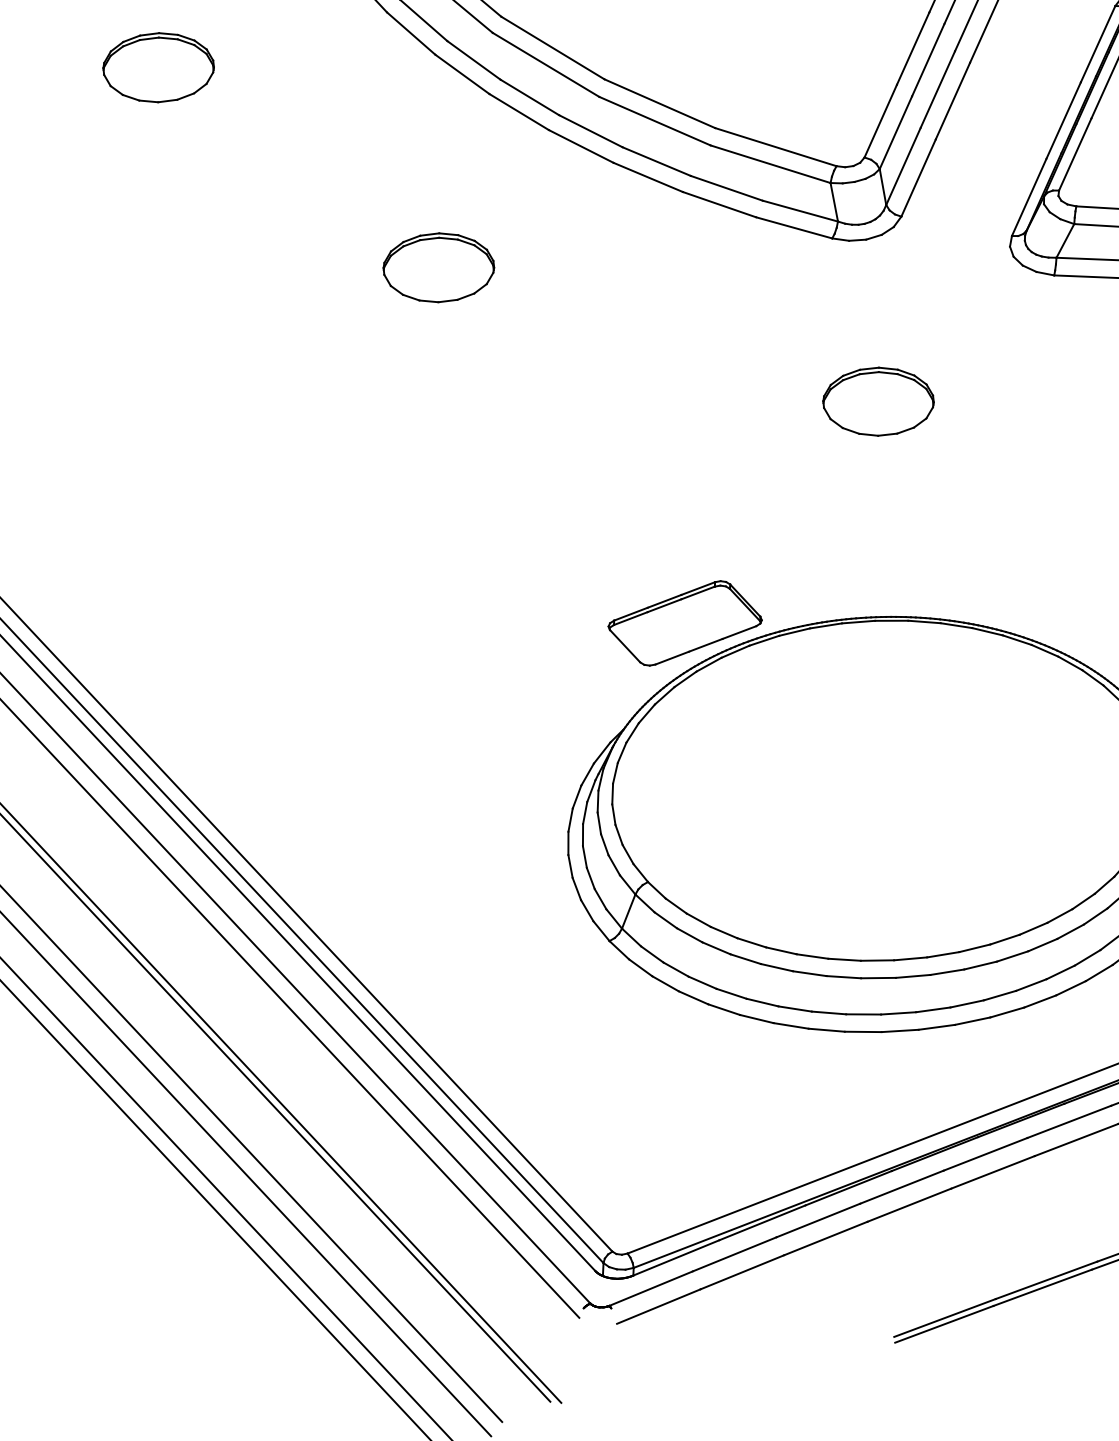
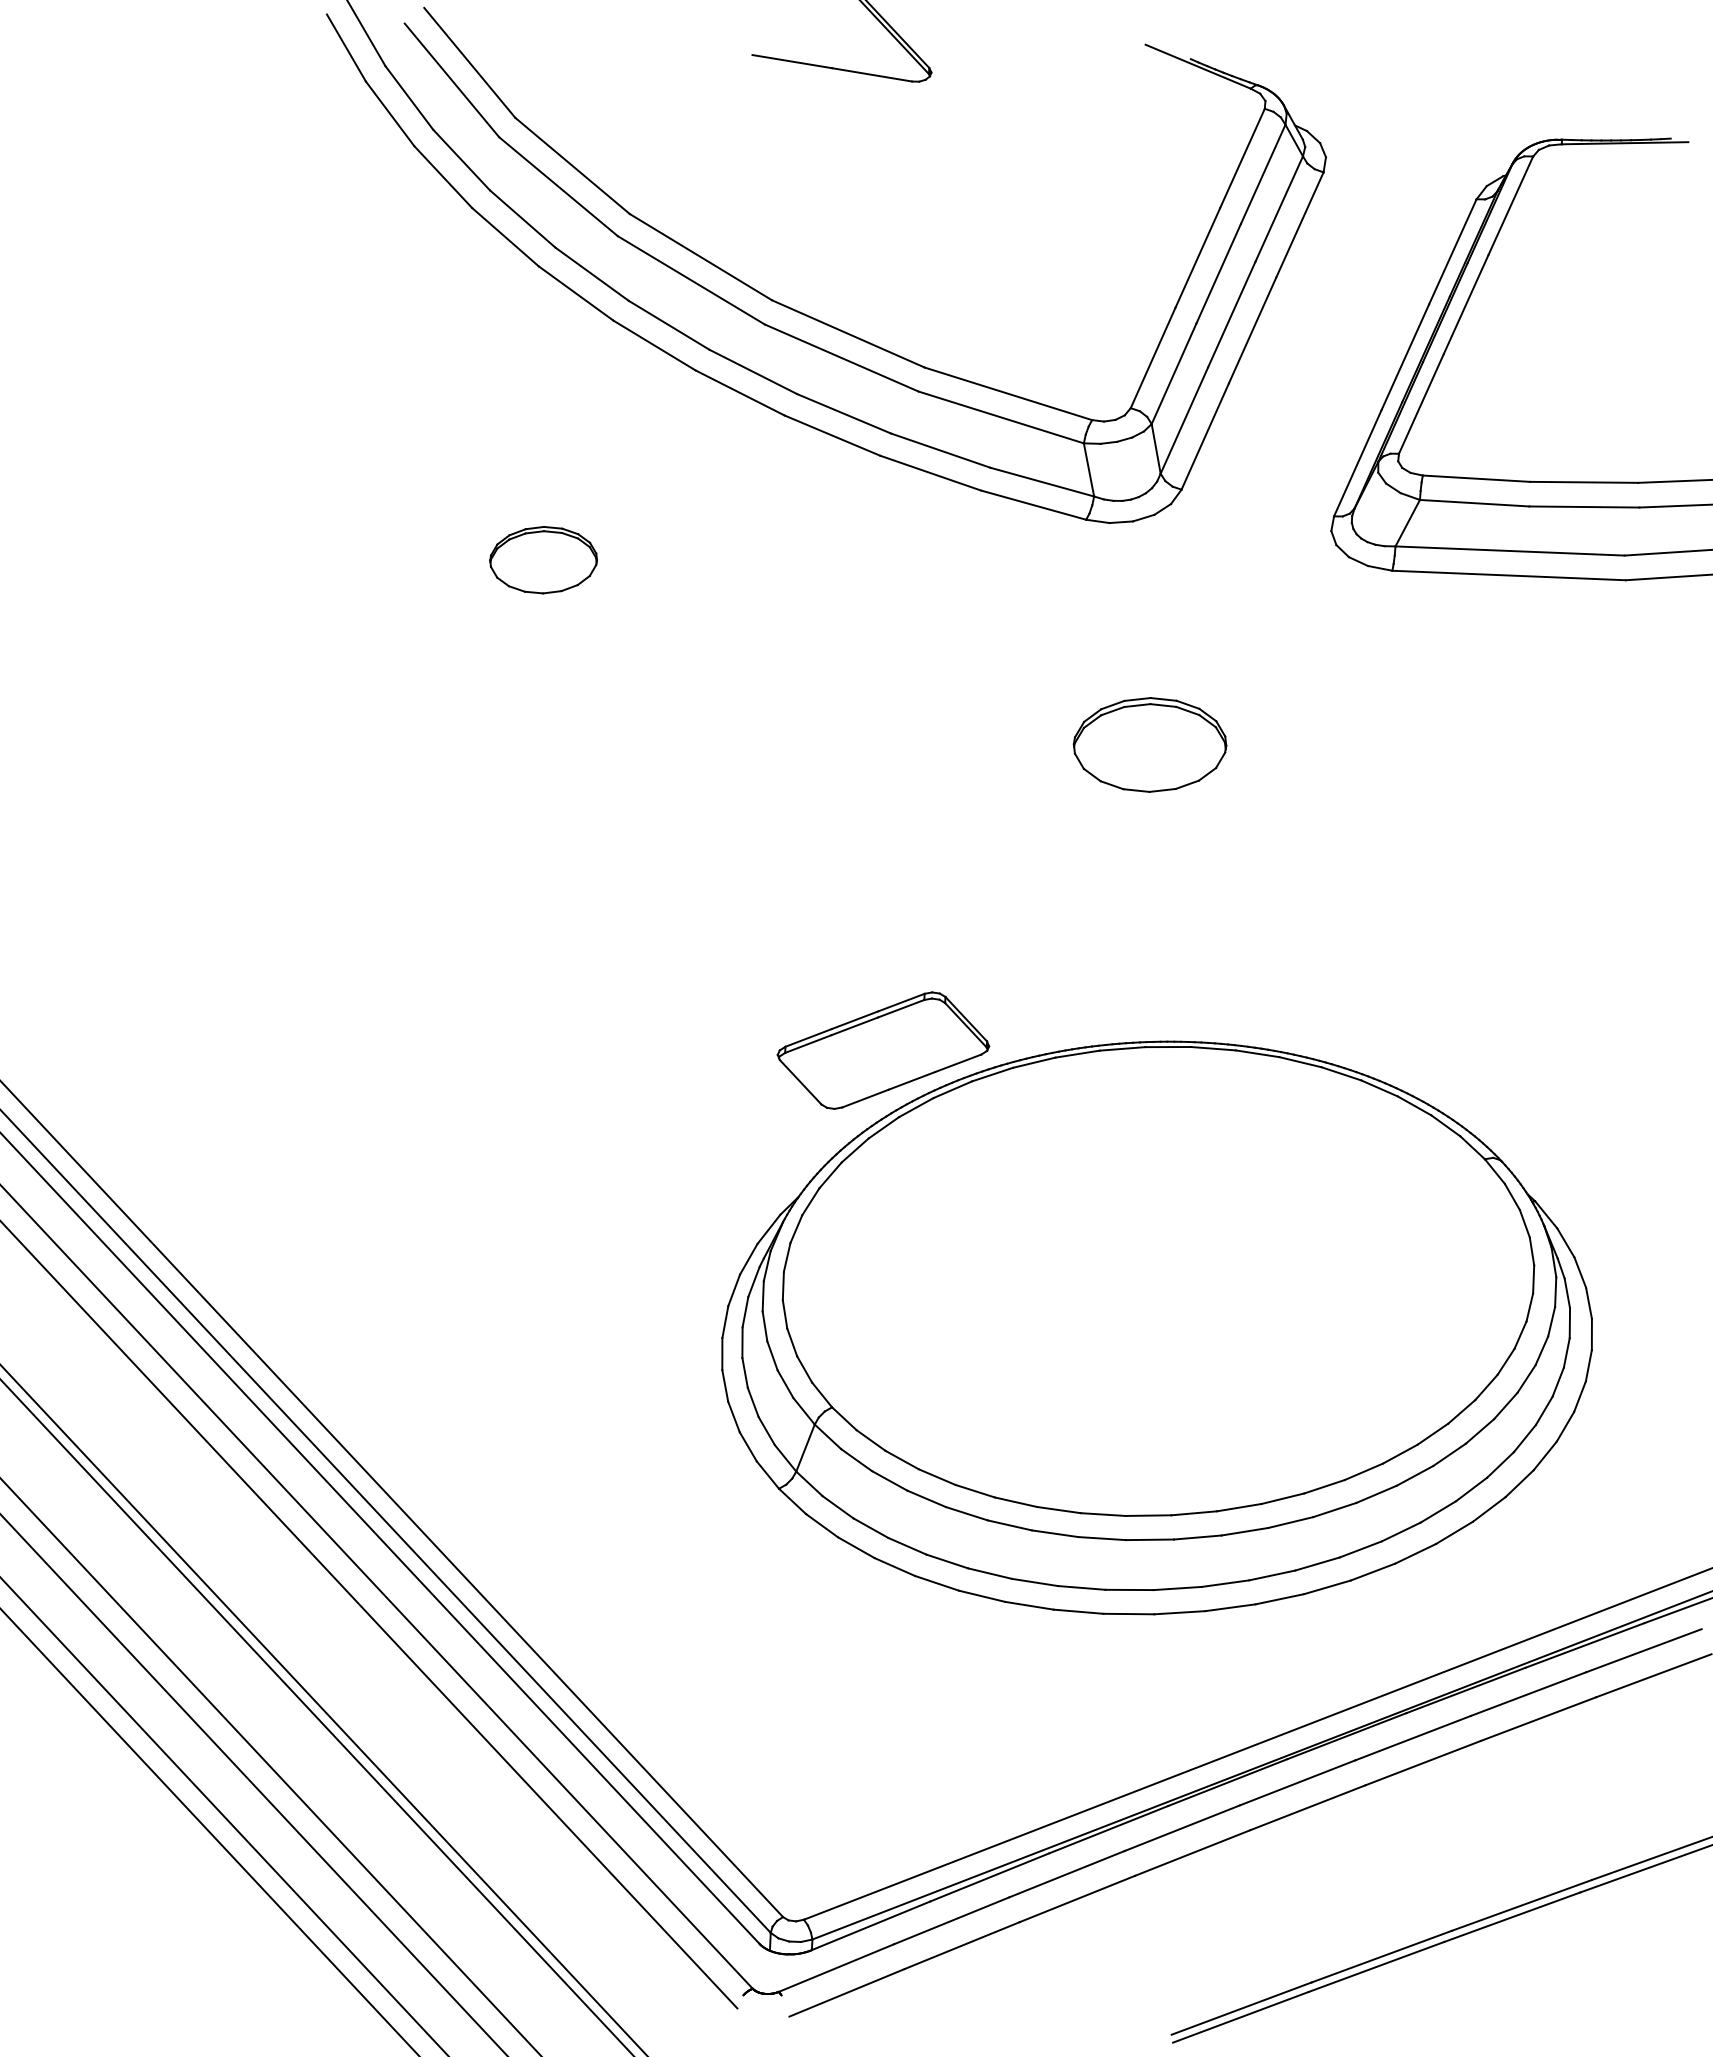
part: (158, 67) -> (157, 283), removed
part: (438, 267) -> (543, 559), size x0.7

